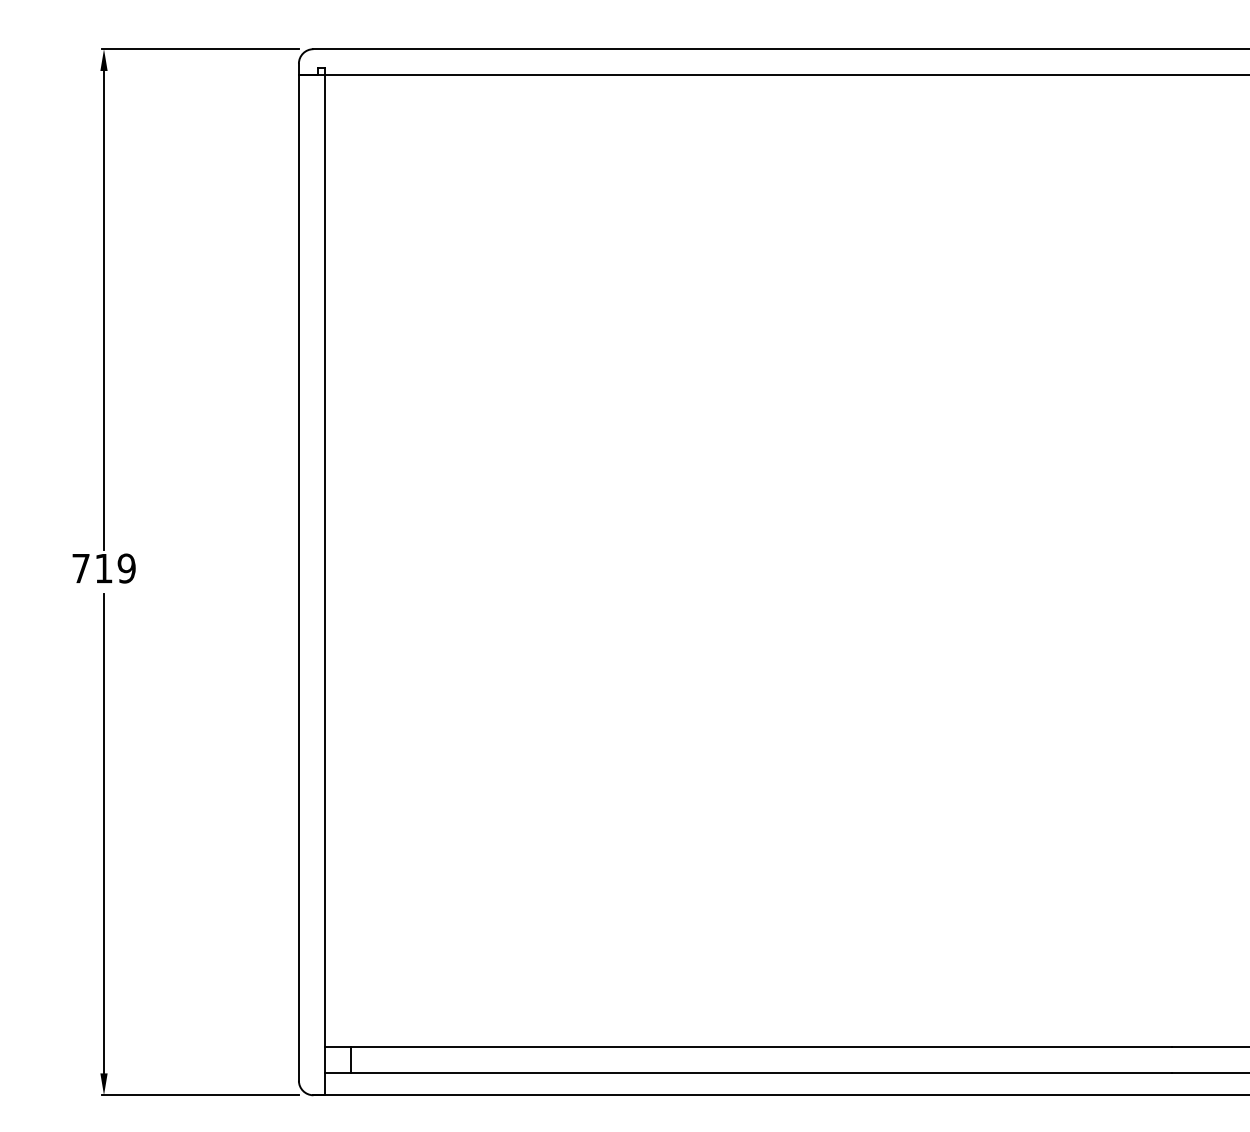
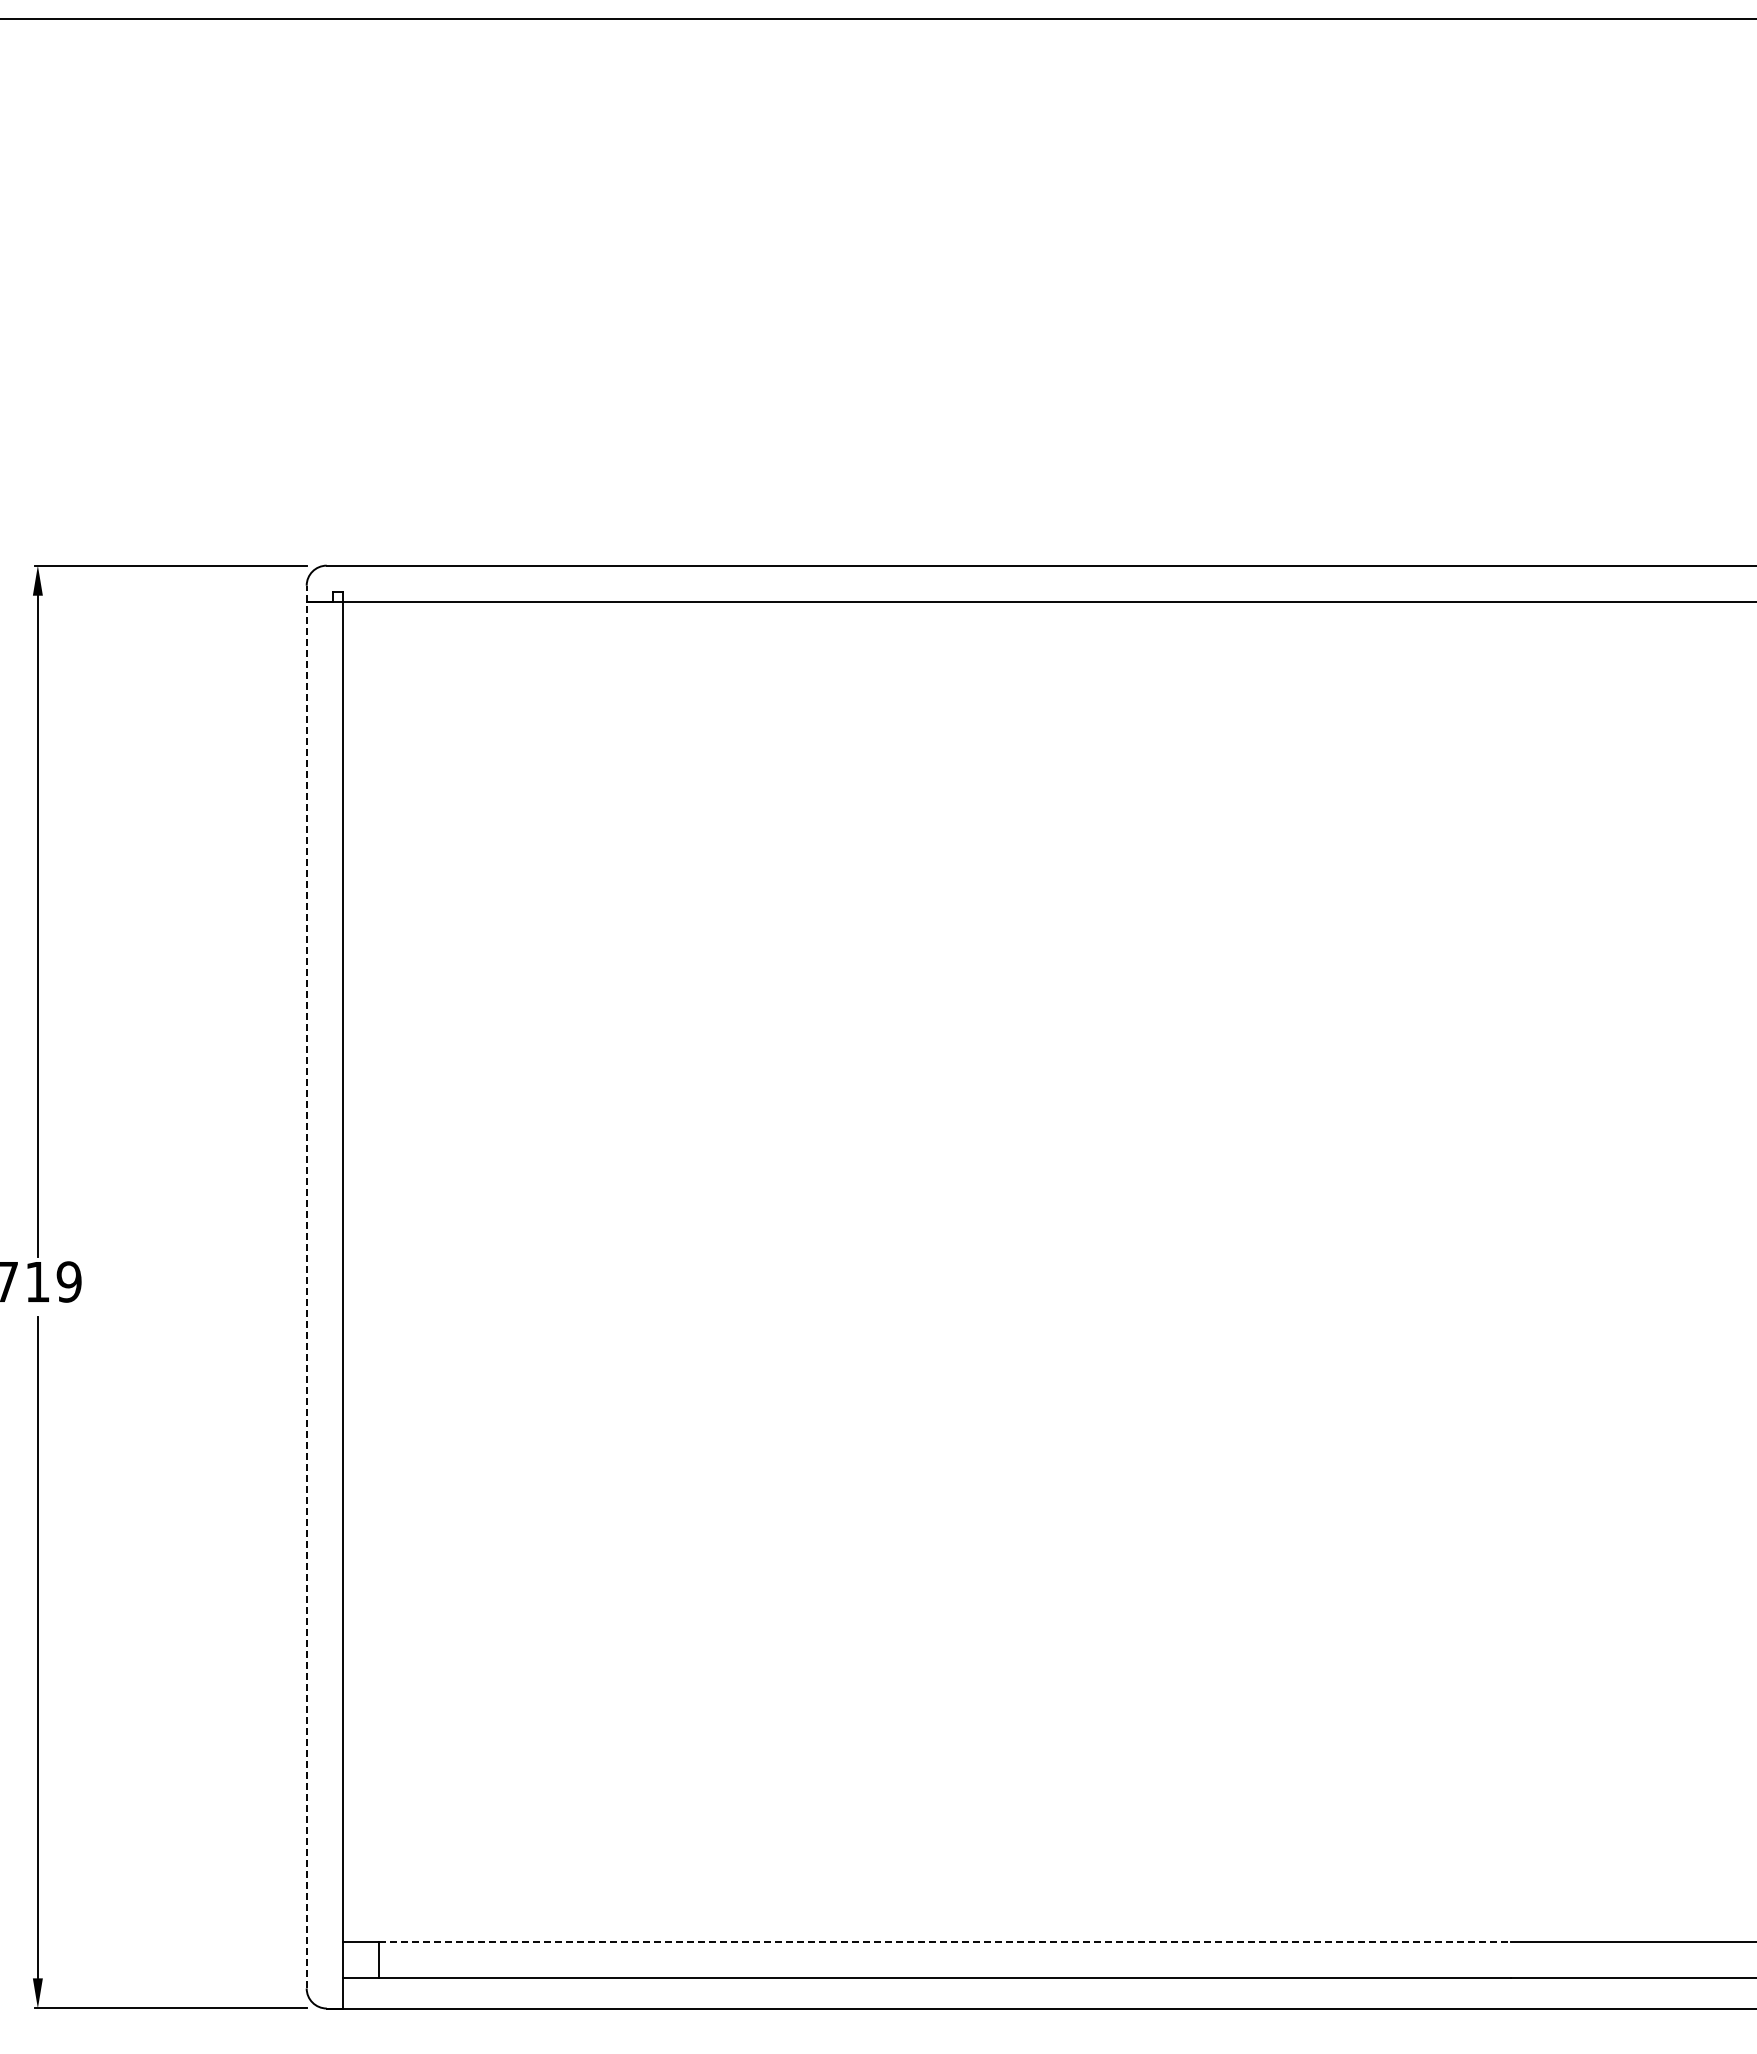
line: (298, 571) -> (306, 1286), solid -> dashed
line: (761, 1047) -> (944, 1942), solid -> dashed

